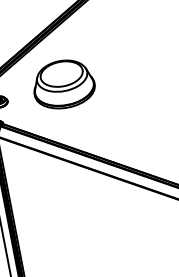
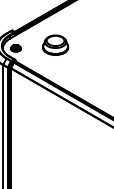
part: (63, 84) -> (55, 45), size x0.7

